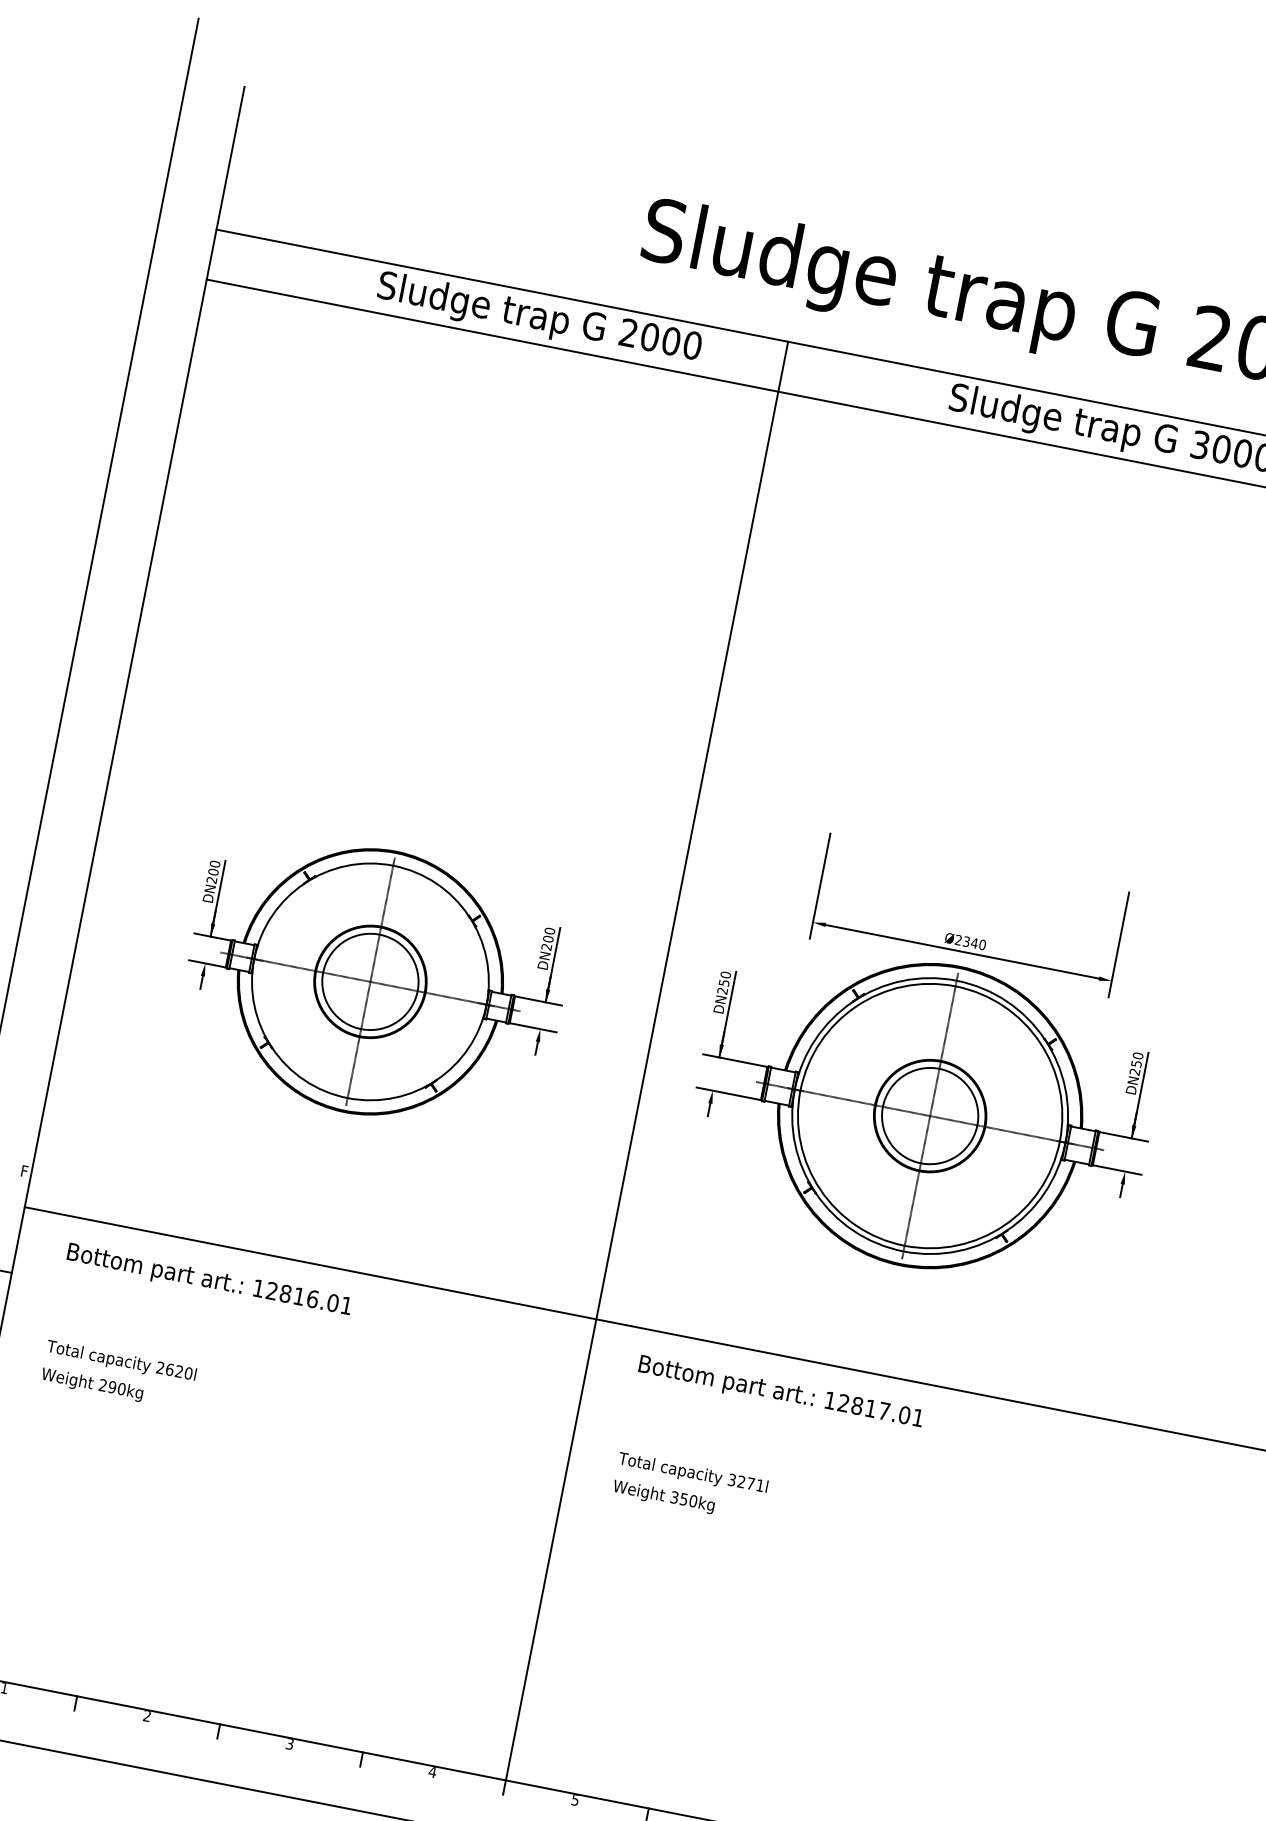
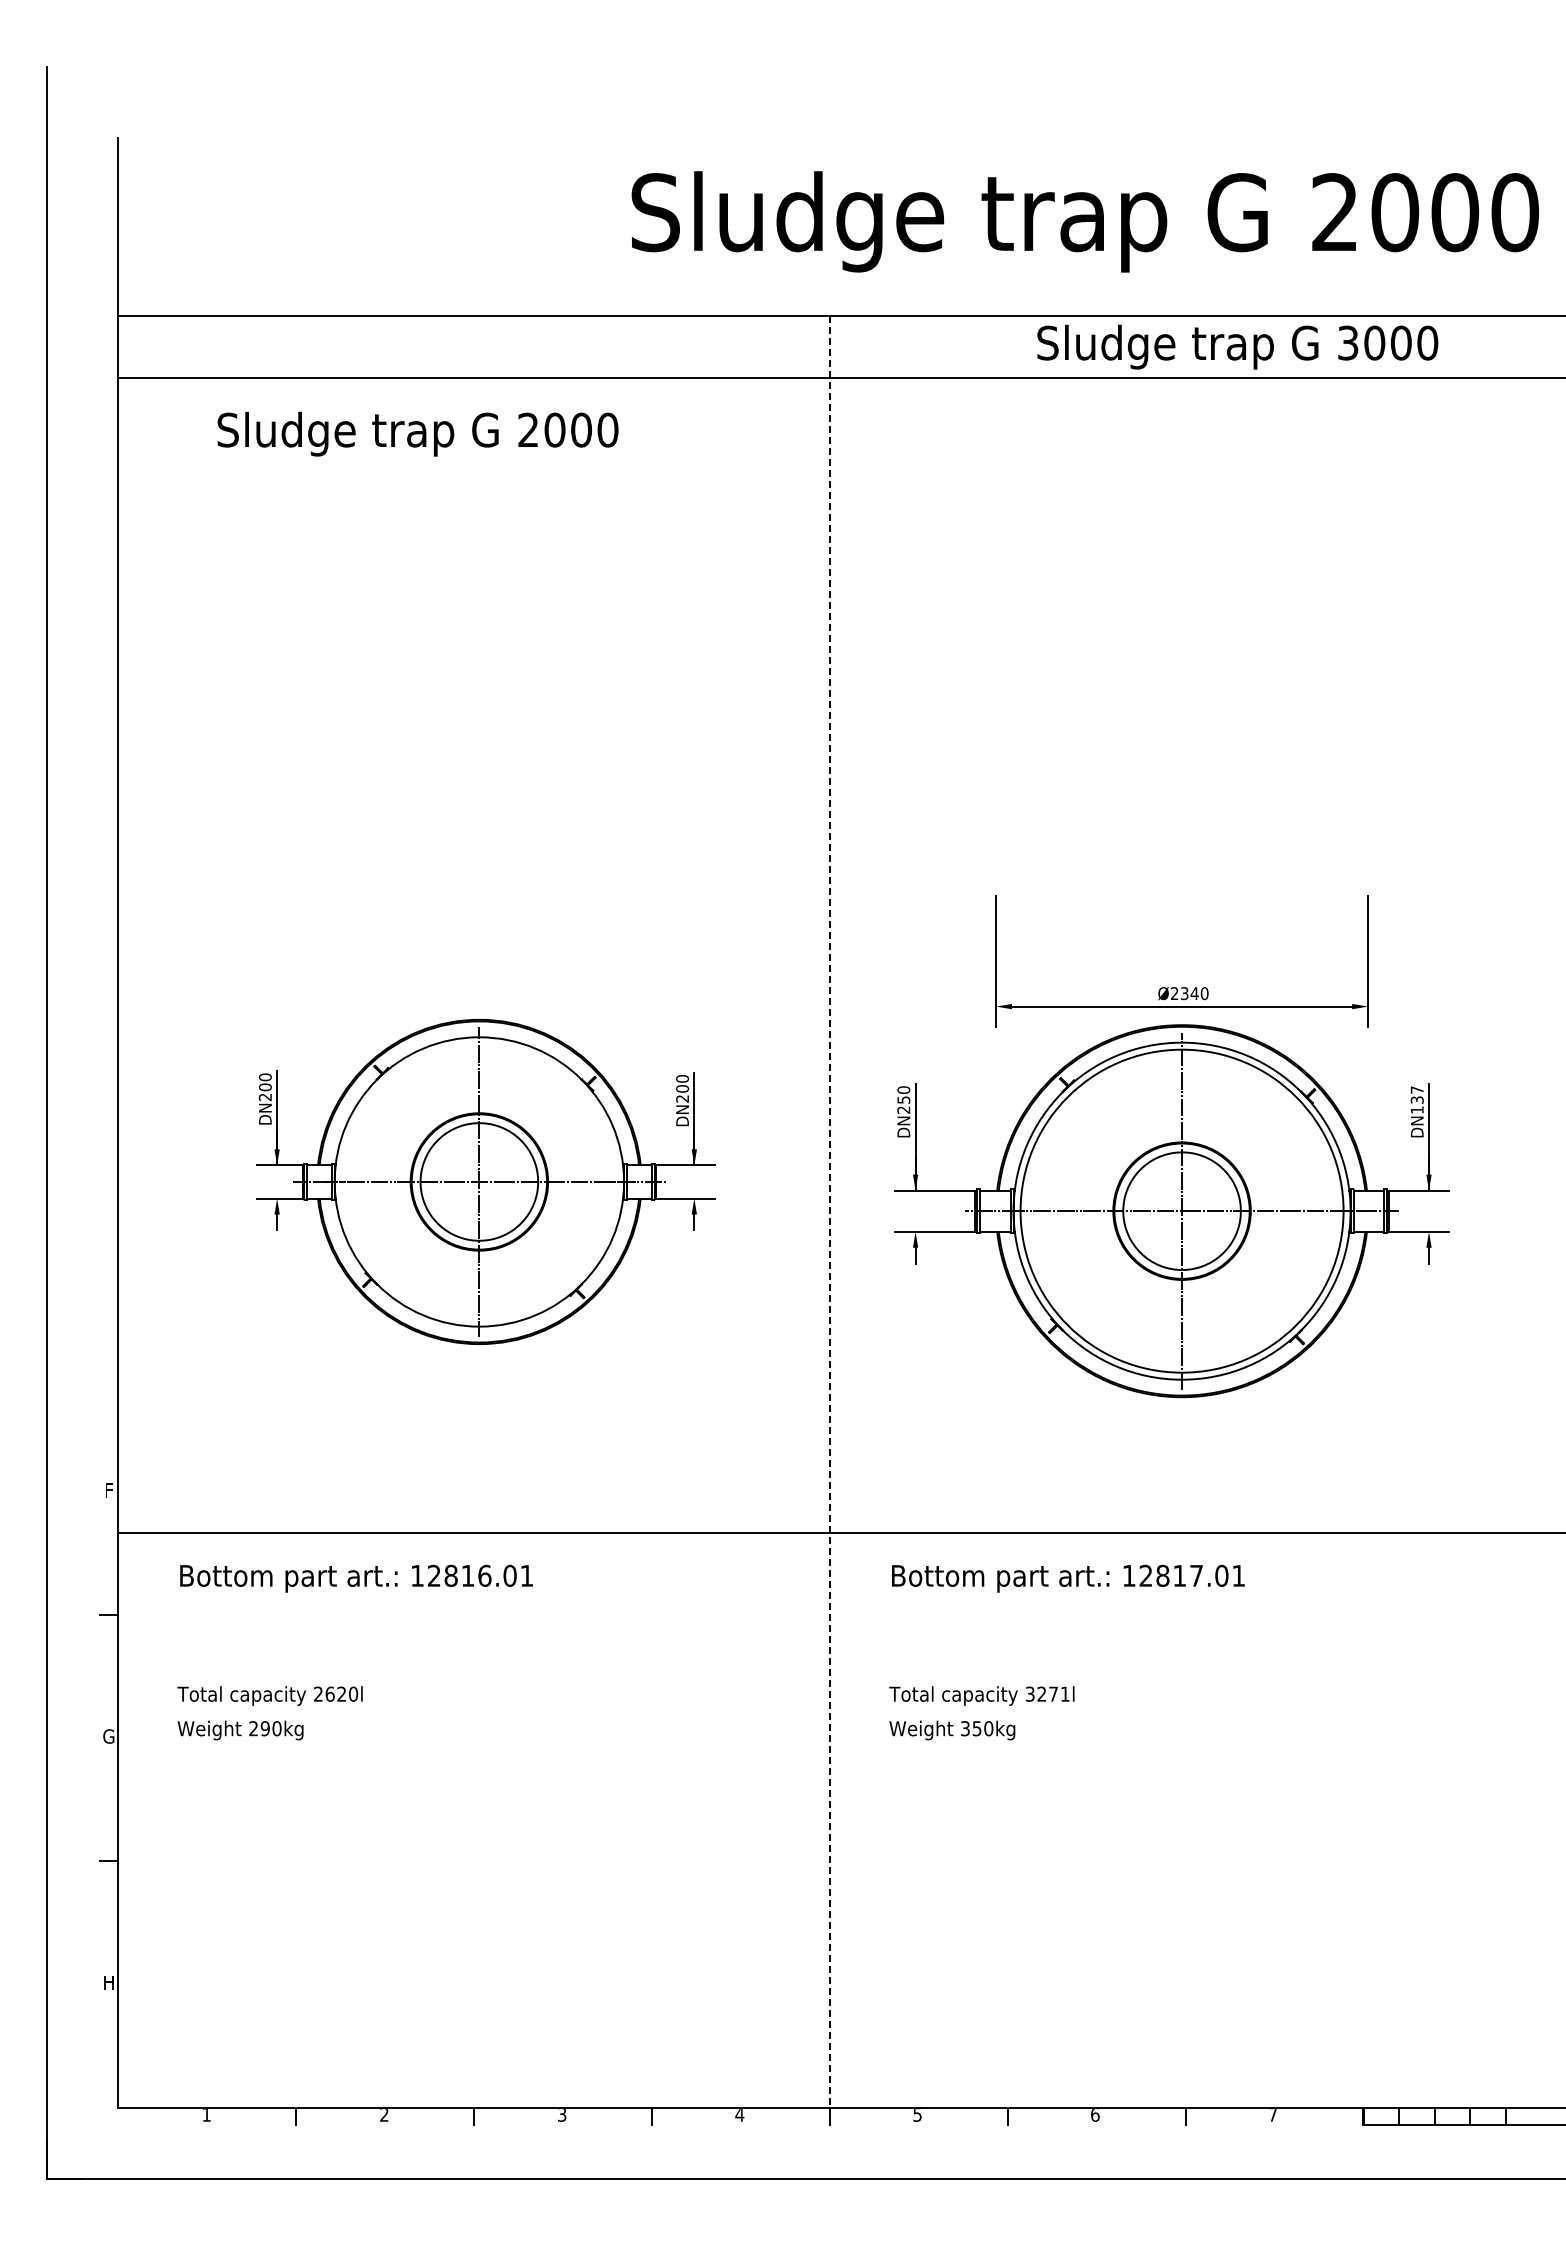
text: (539, 318) -> (417, 433), moved
line: (646, 1060) -> (829, 1211), solid -> dashed
text: (1136, 1063) -> (1416, 1099), DN250 -> DN137

